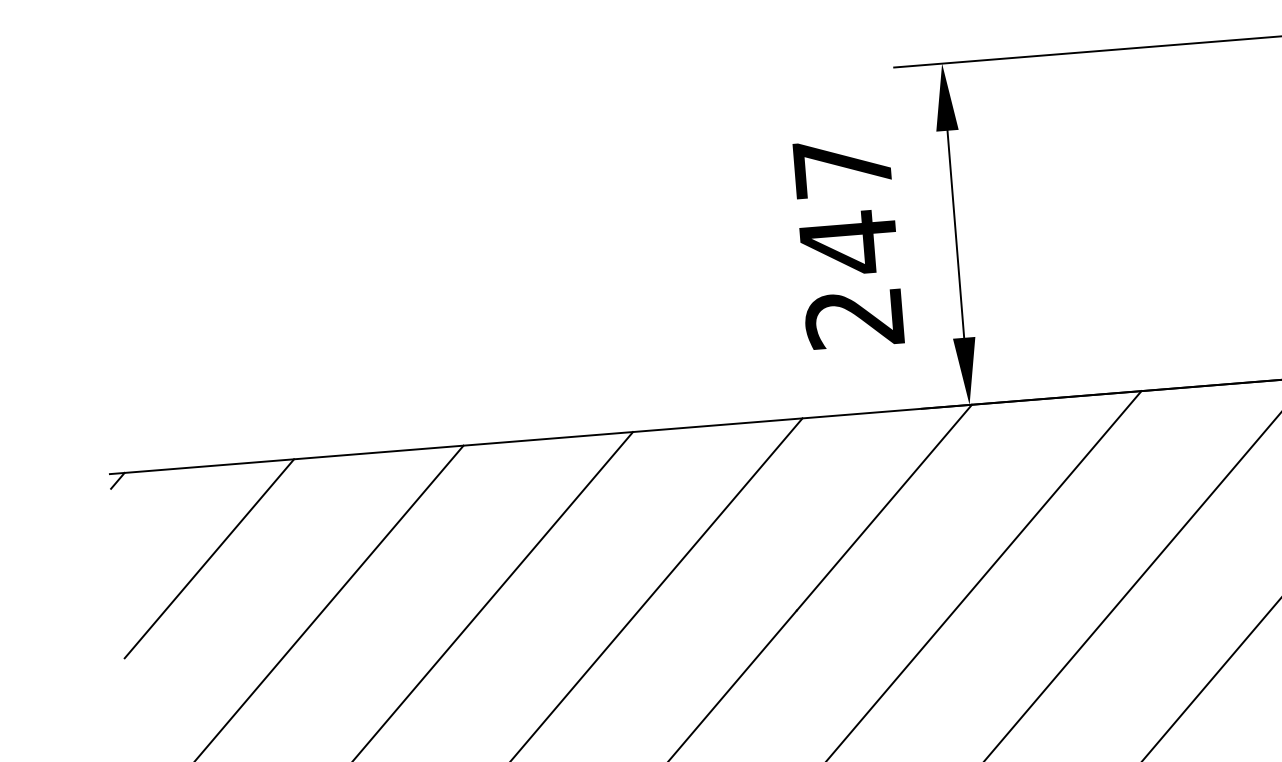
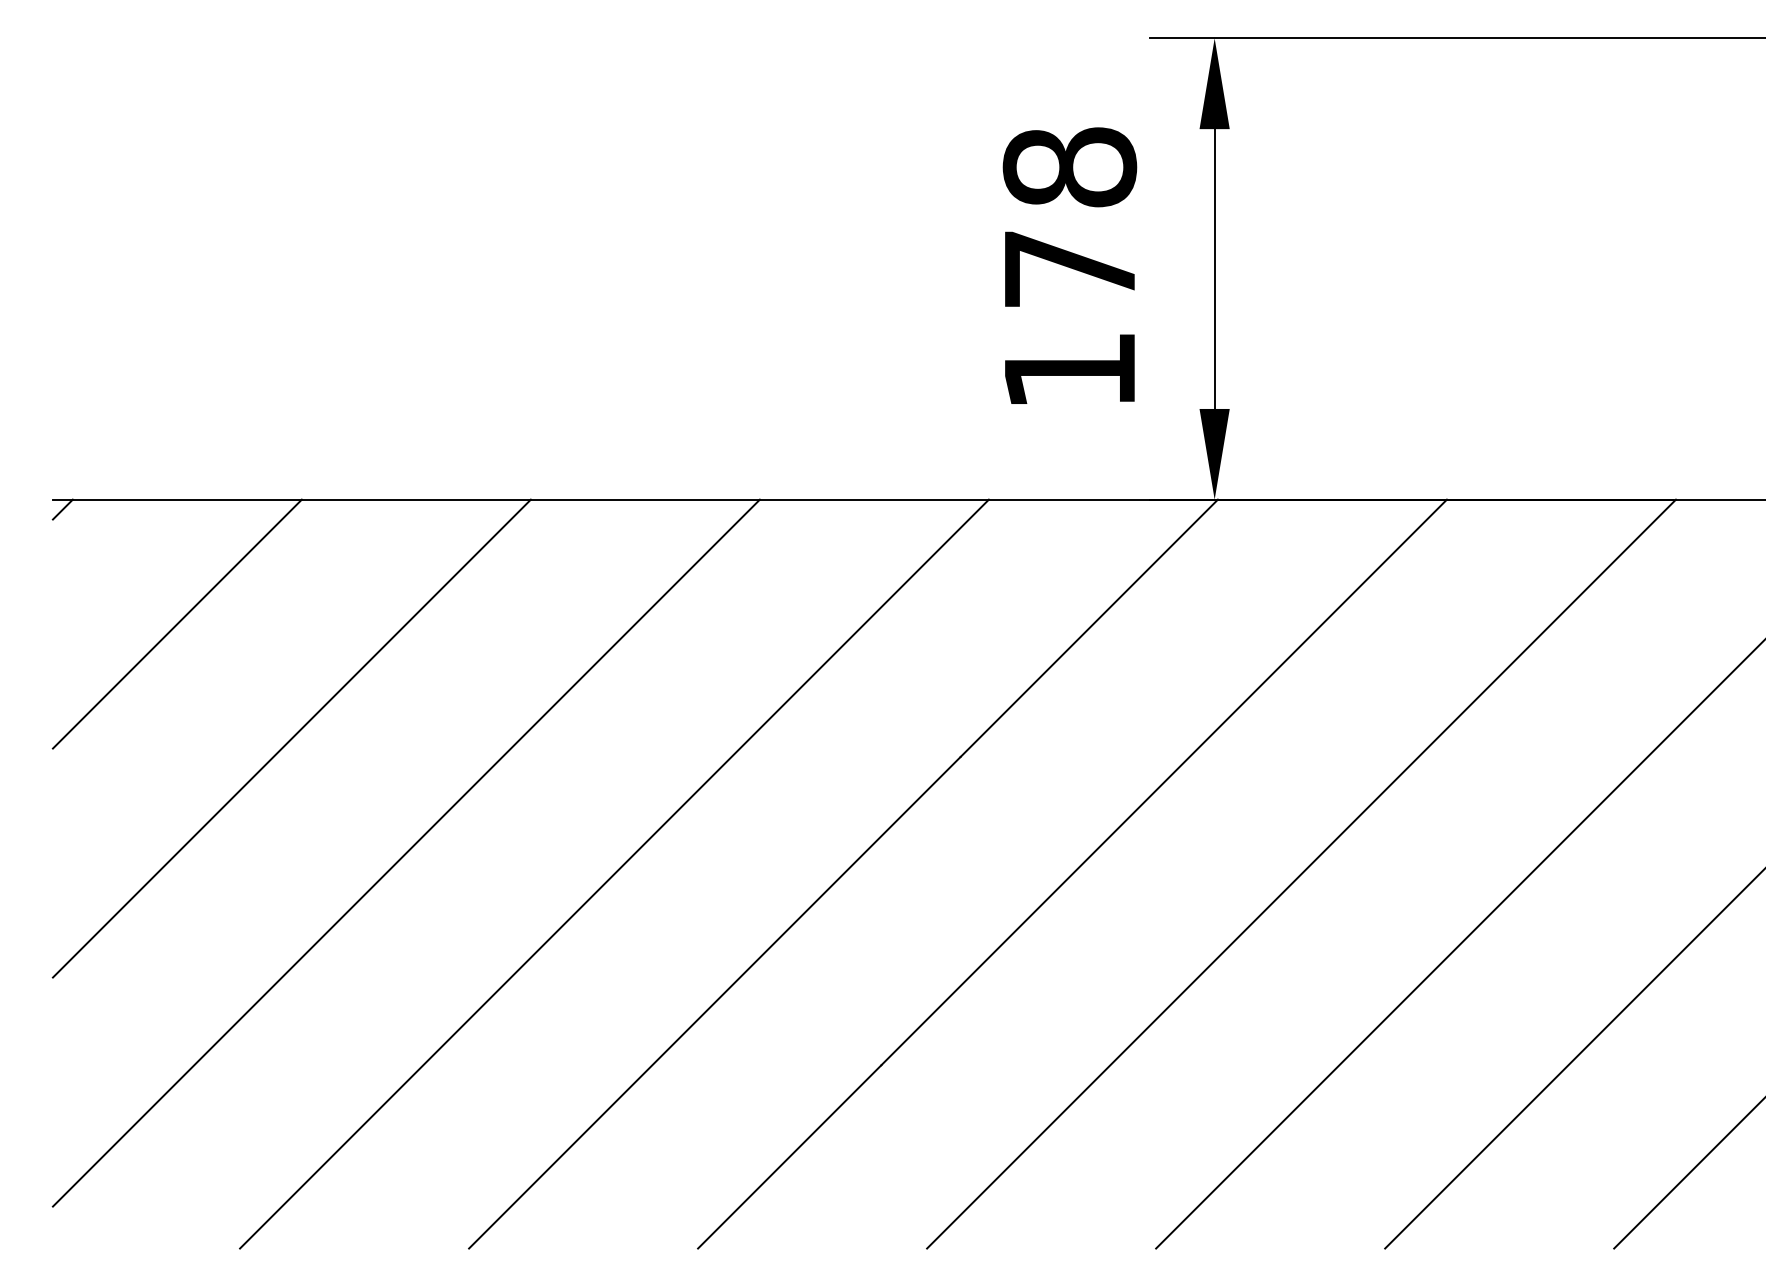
text: (848, 242) -> (1069, 268), 247 -> 178

